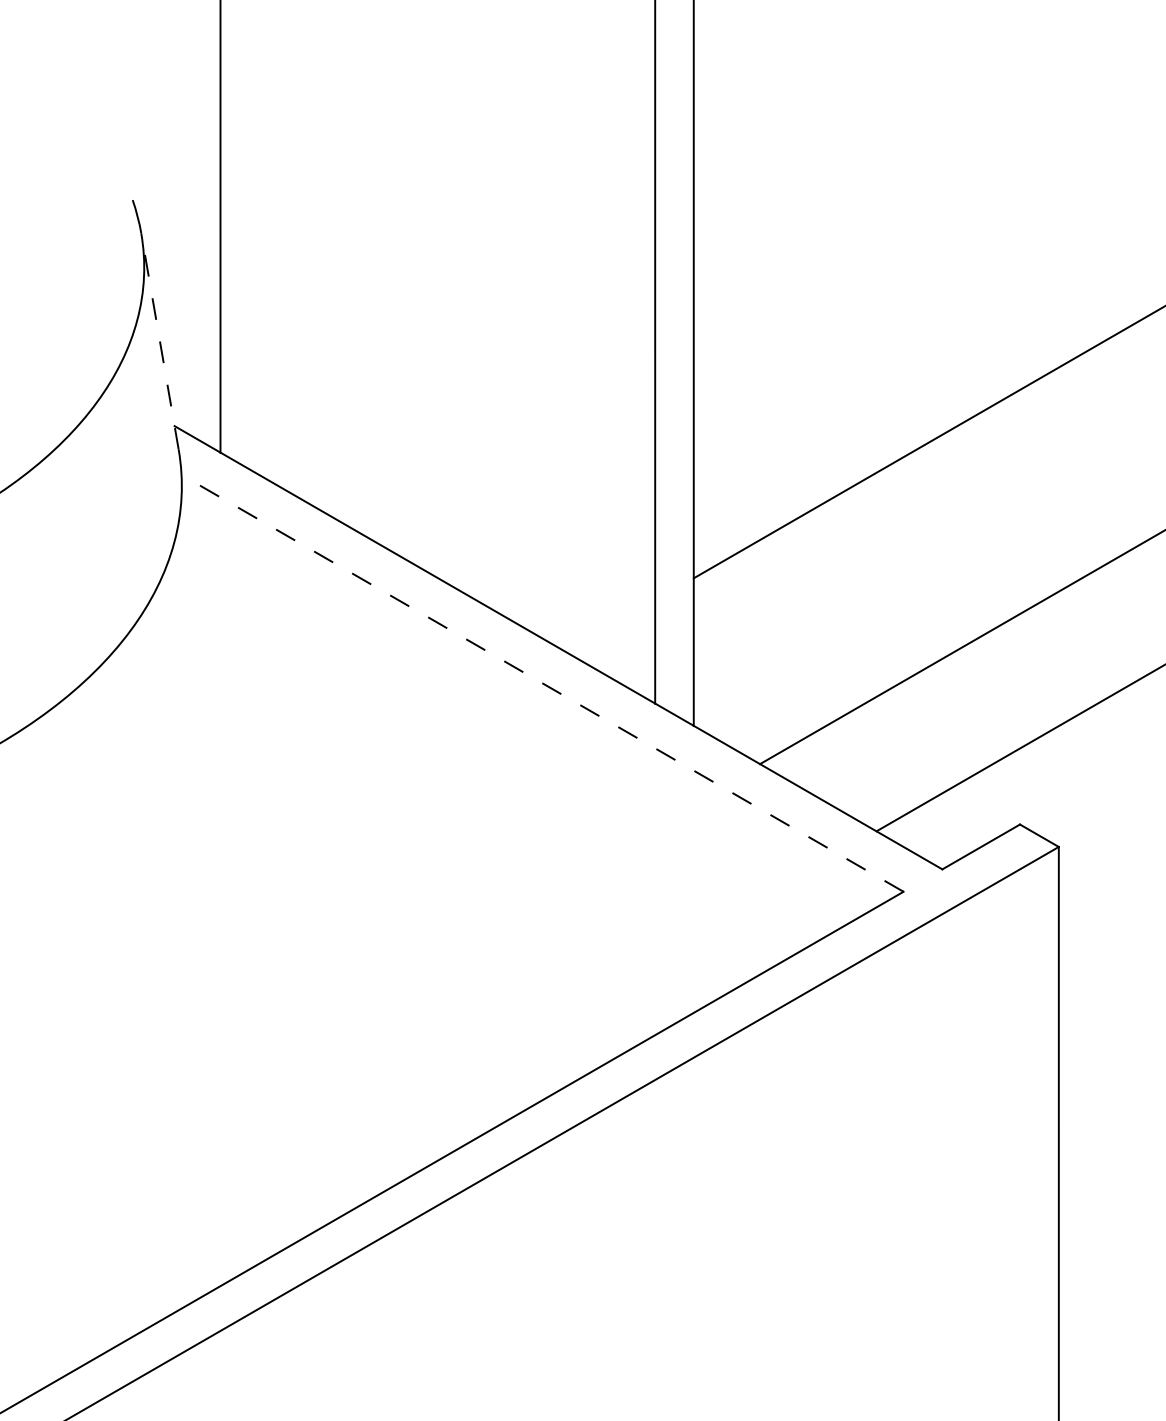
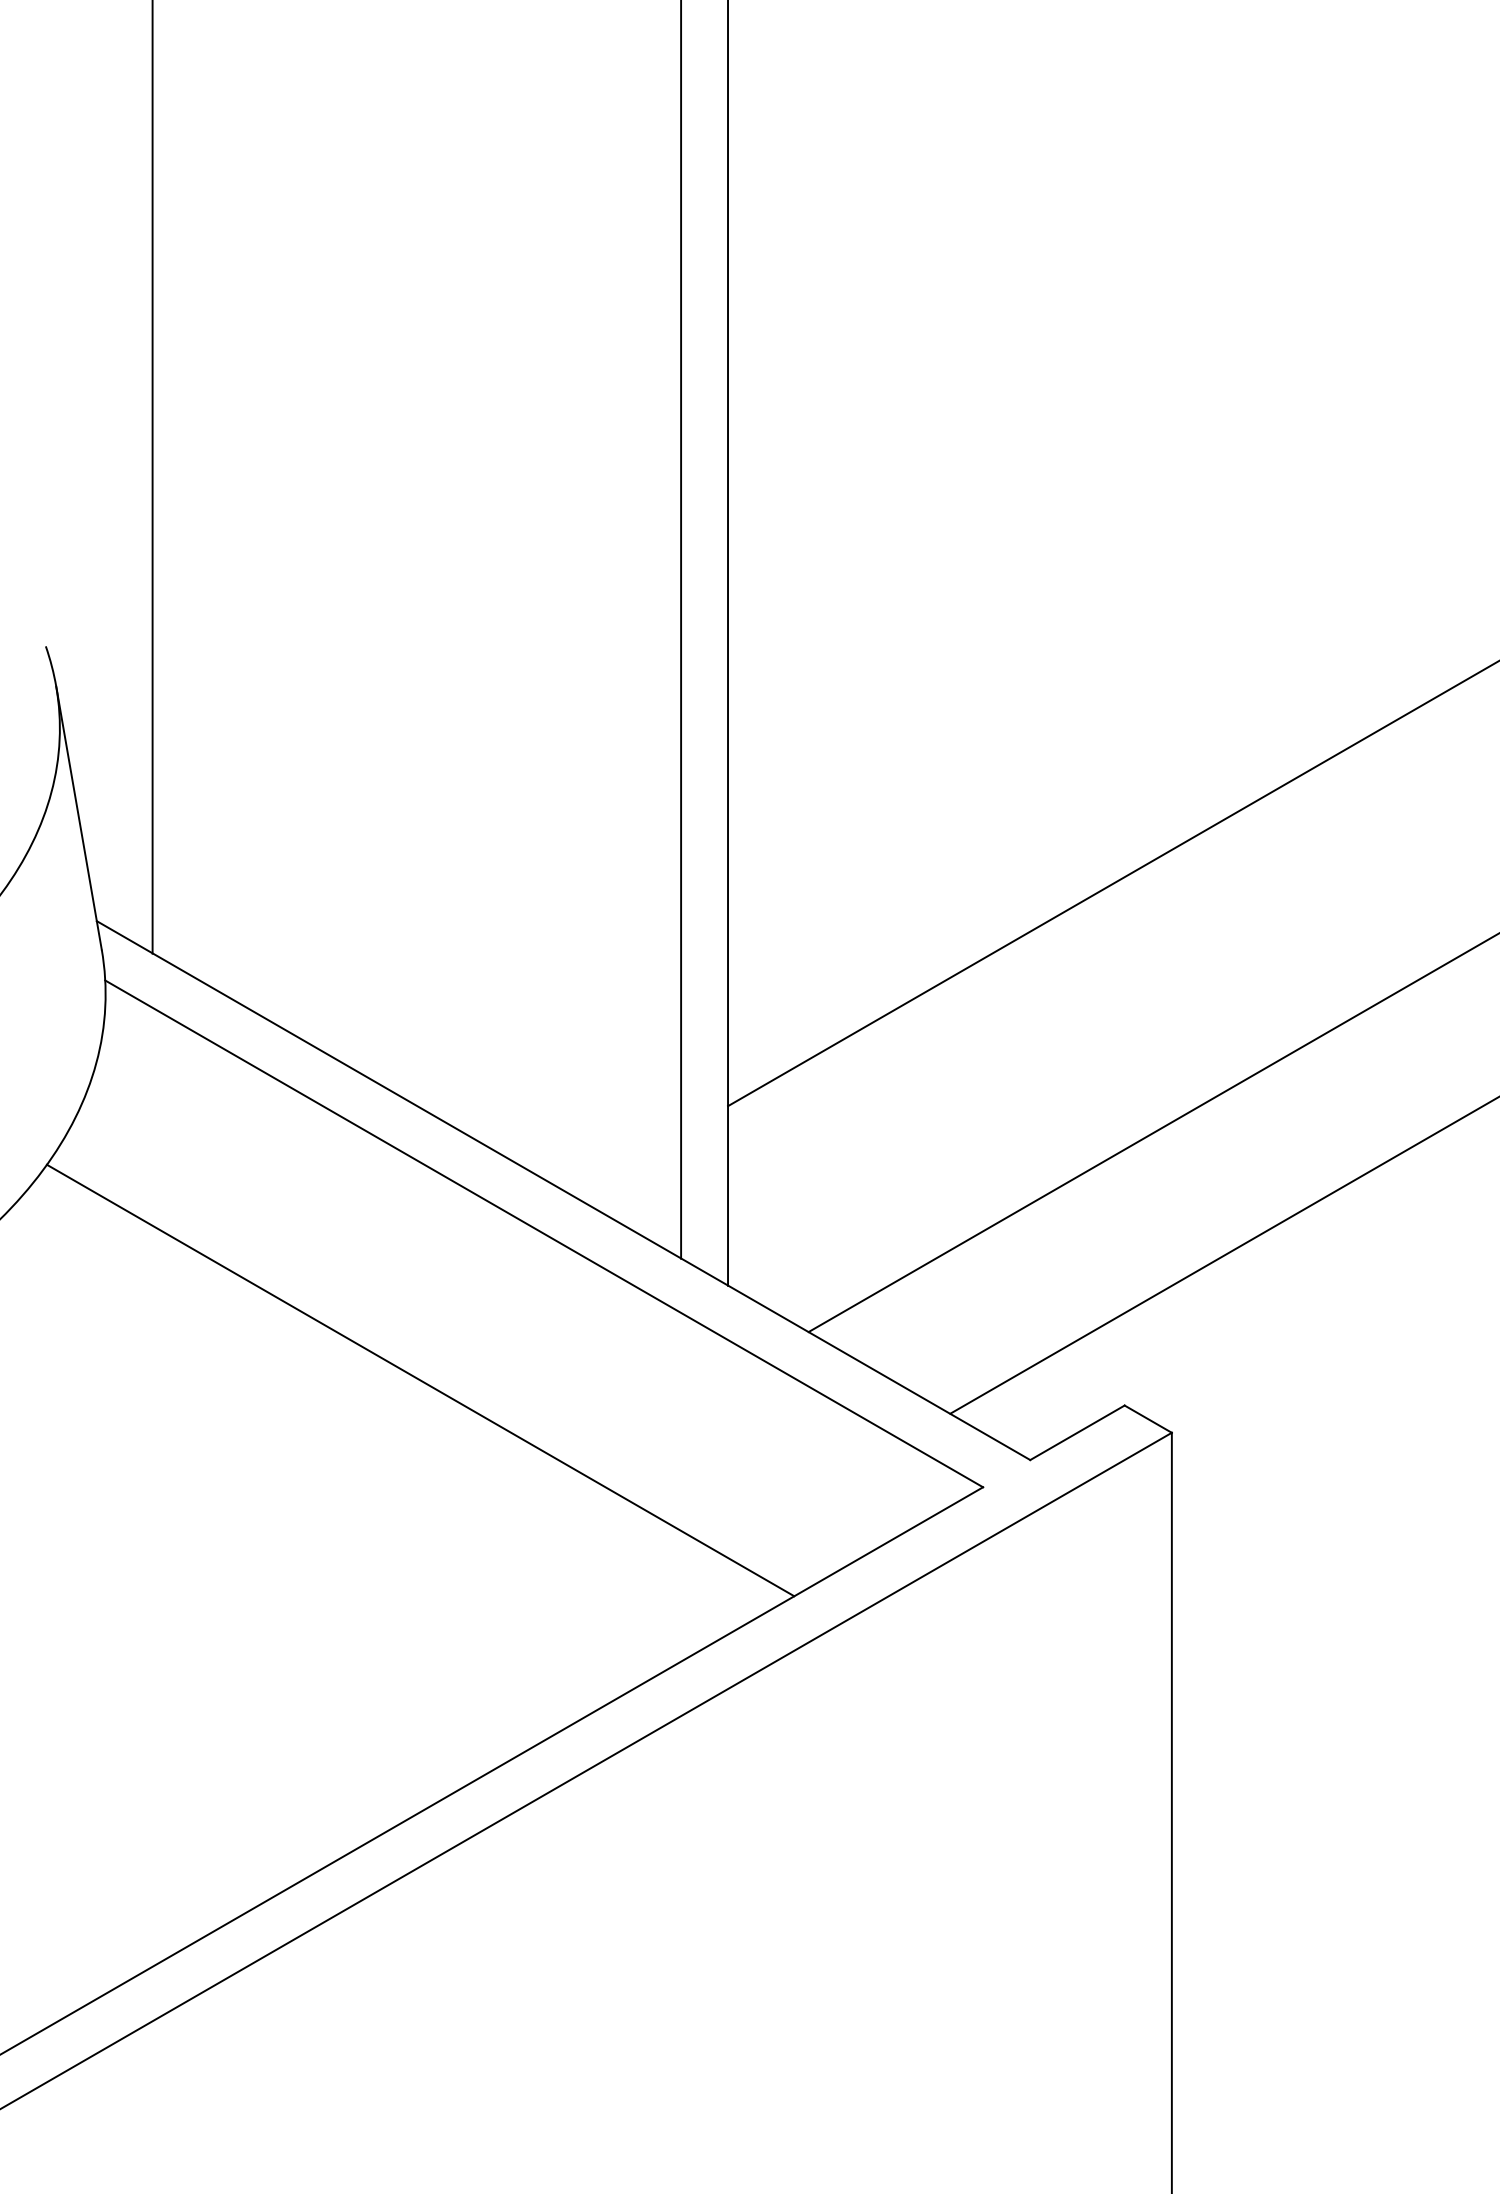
line: (159, 340) -> (78, 817), dashed -> solid
line: (542, 683) -> (544, 1233), dashed -> solid
line: (440, 803) -> (420, 1380), added

